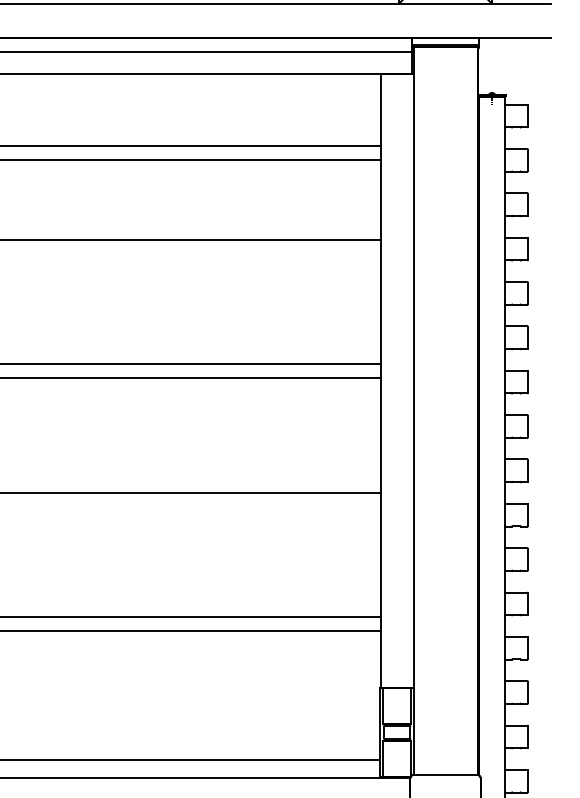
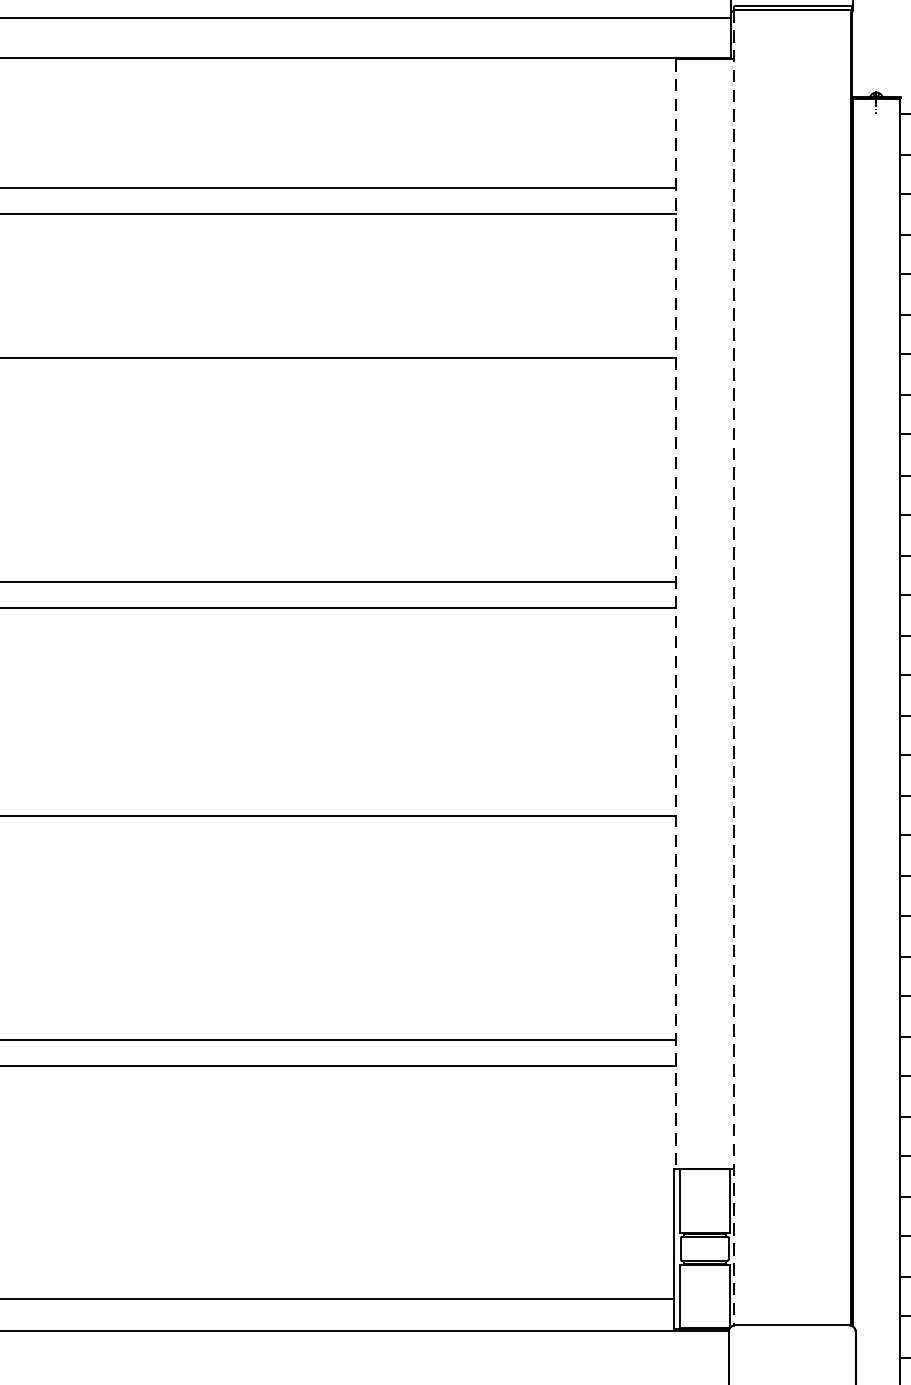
line: (381, 381) -> (676, 614), solid -> dashed
line: (413, 411) -> (734, 668), solid -> dashed

